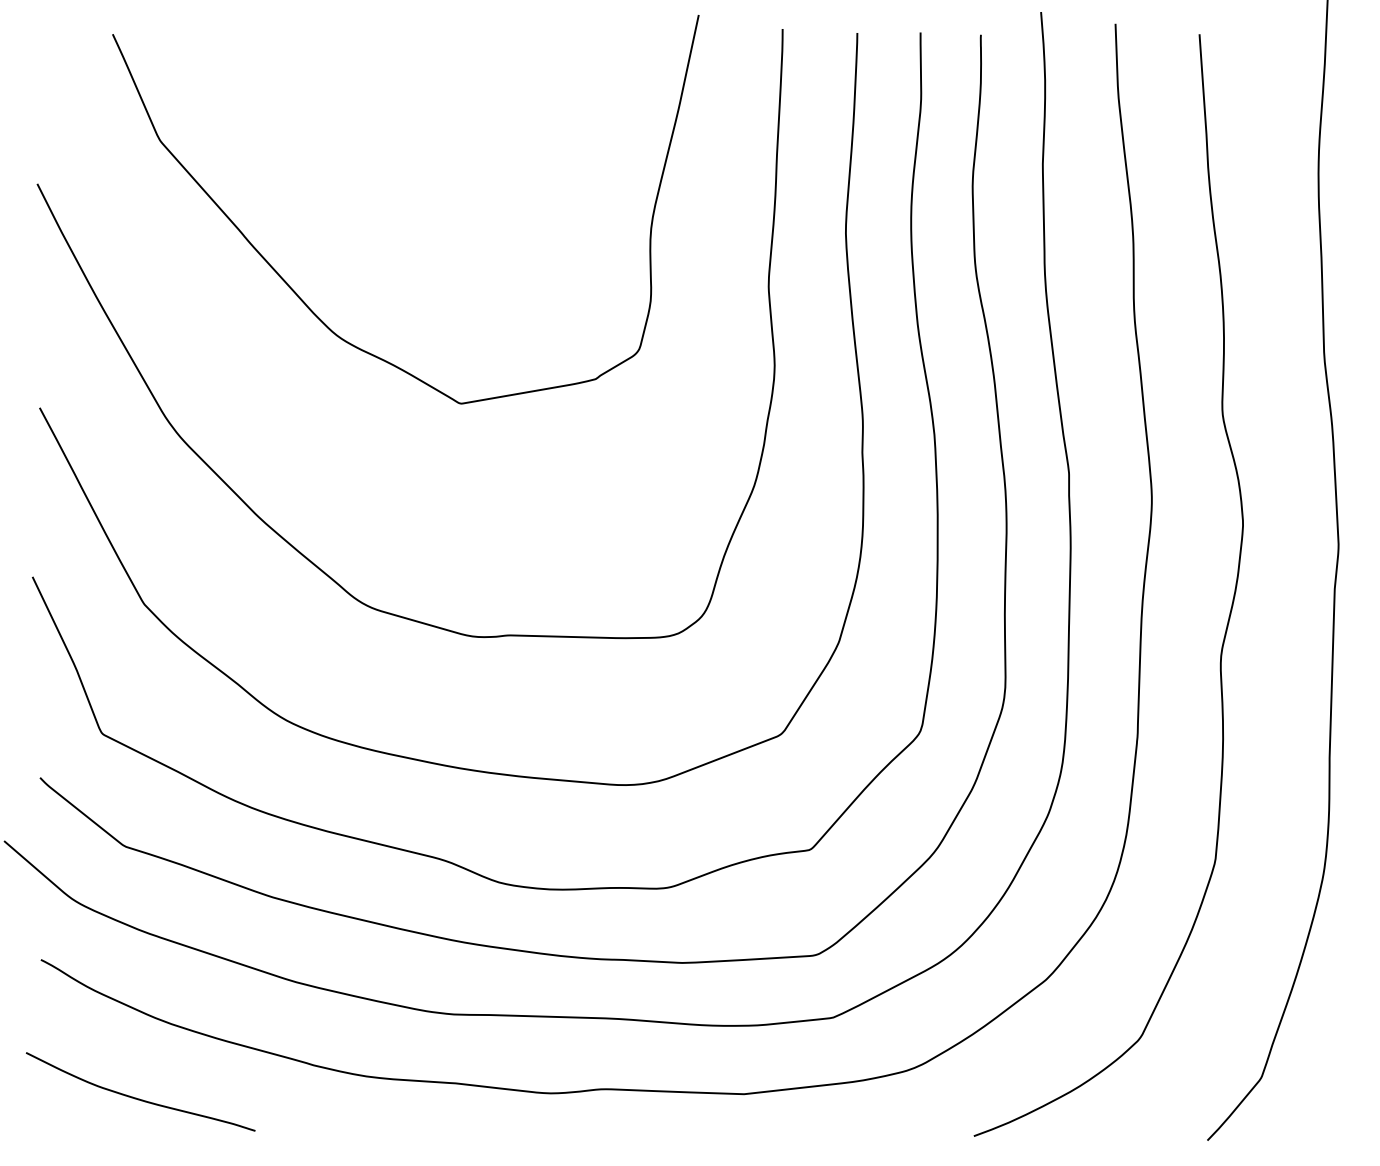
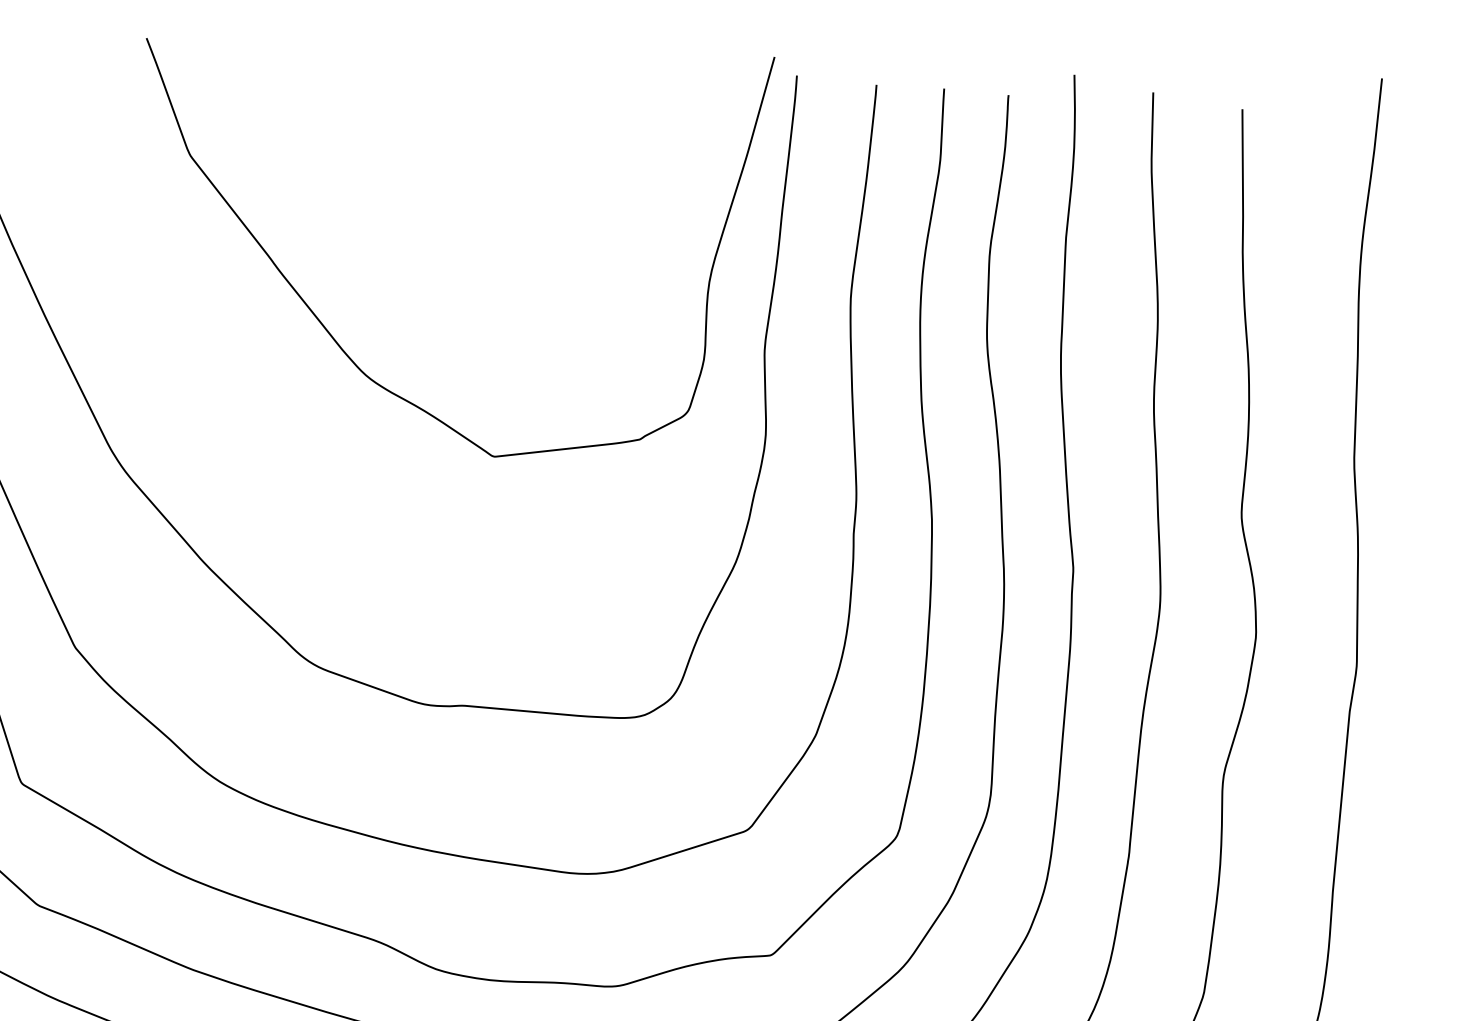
curve: (305, 302) -> (334, 338), moved

